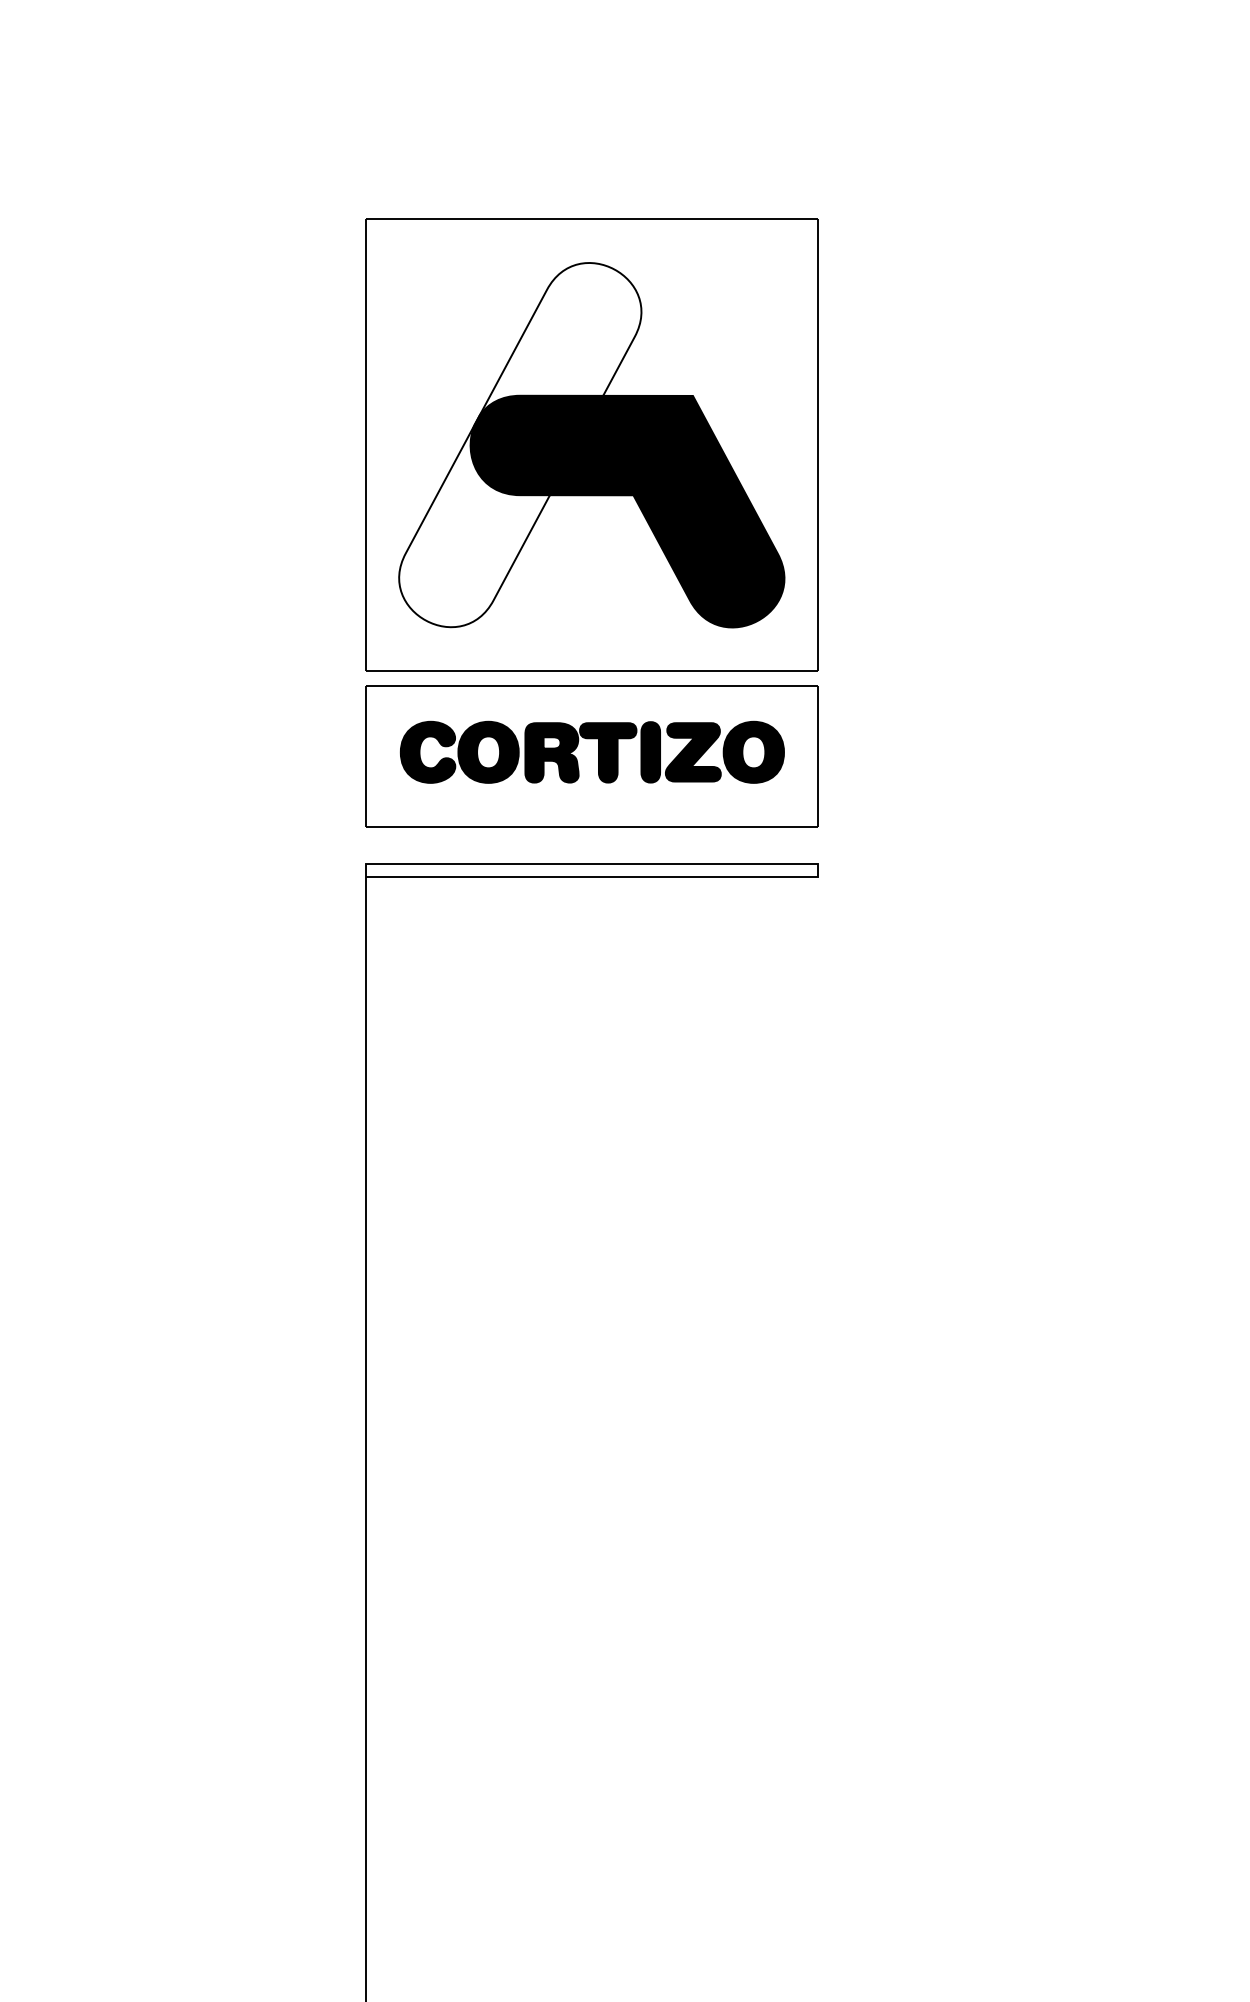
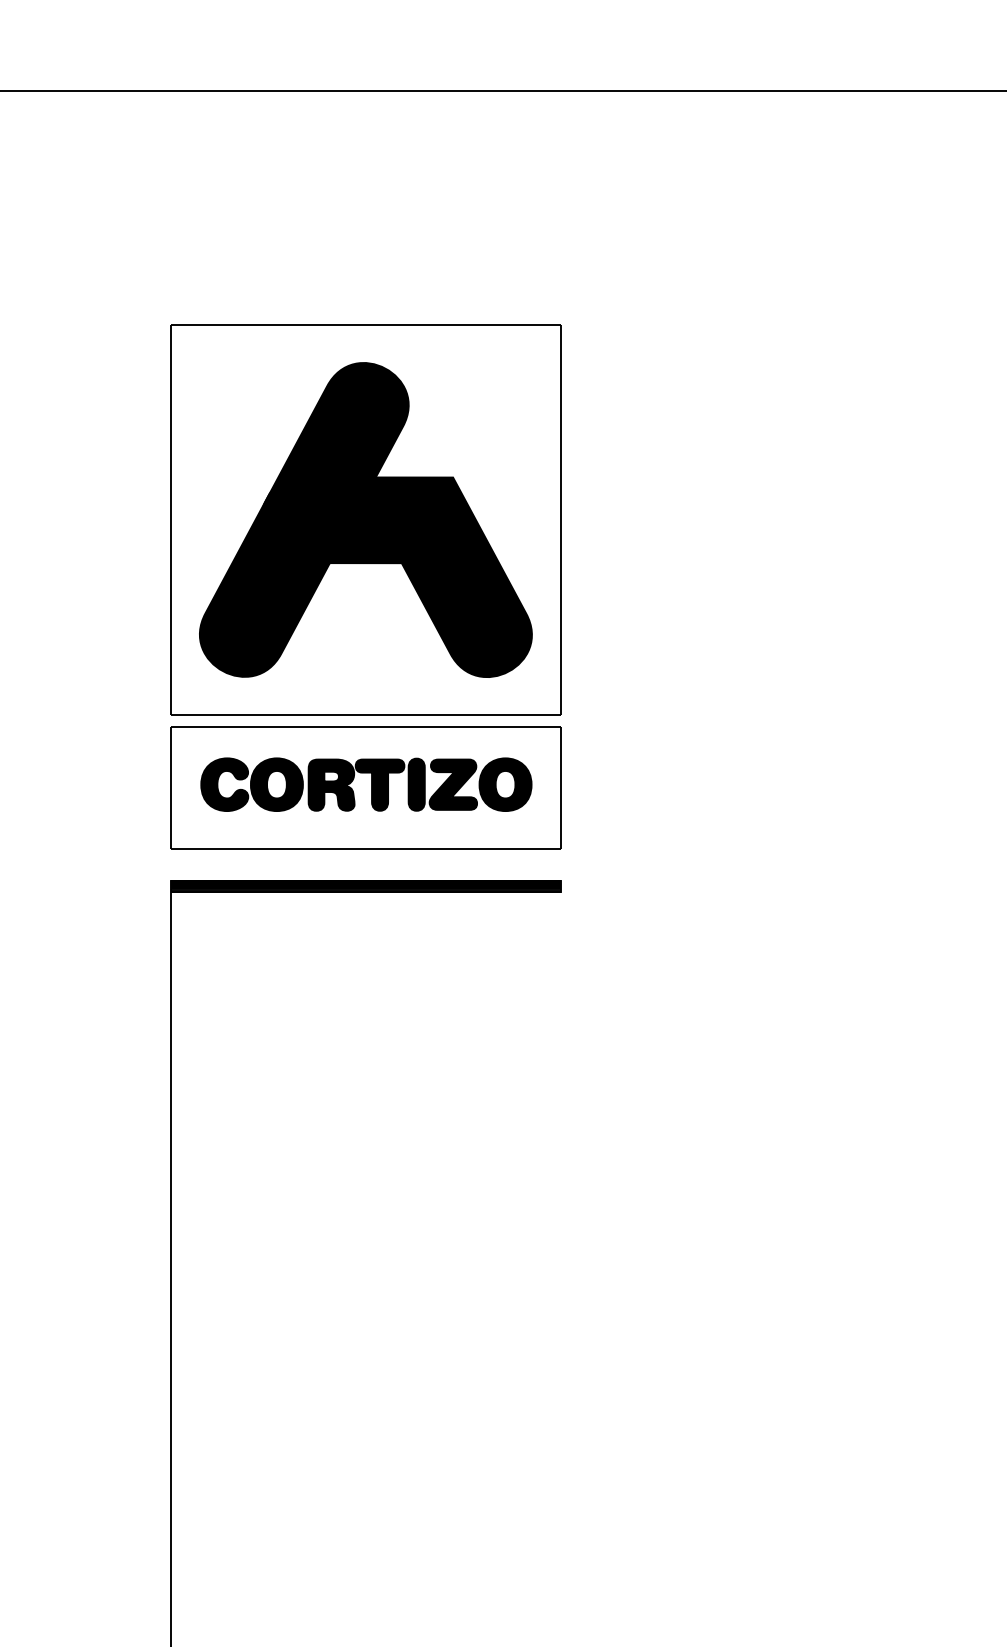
fill: (520, 445) -> (304, 520), added
hatch: (591, 870) -> (365, 886), added

